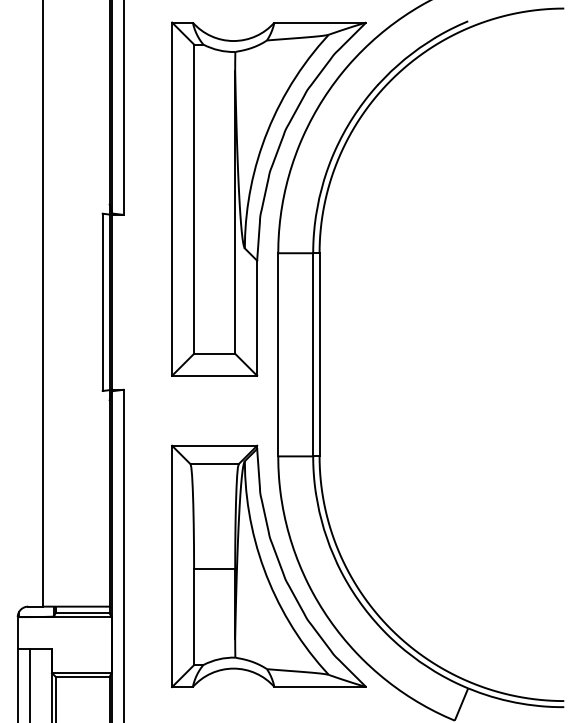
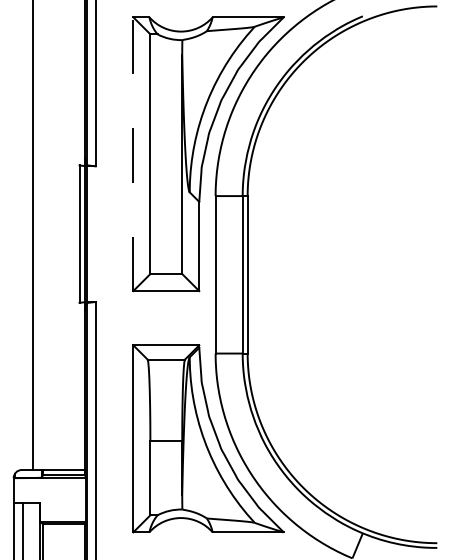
line: (172, 199) -> (133, 154), solid -> dashed

